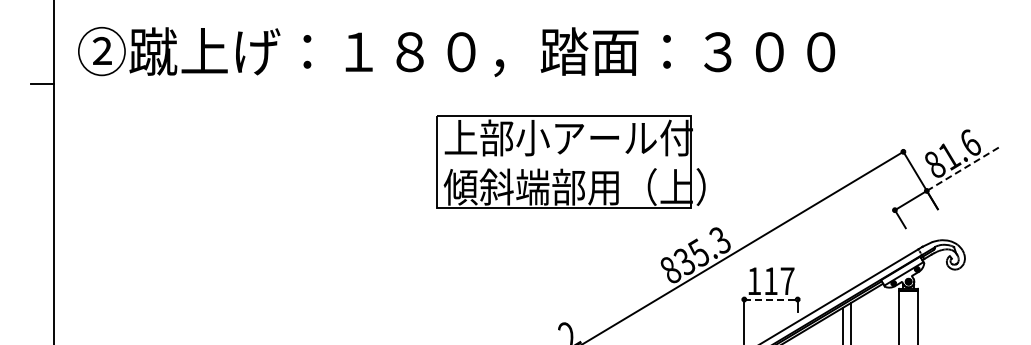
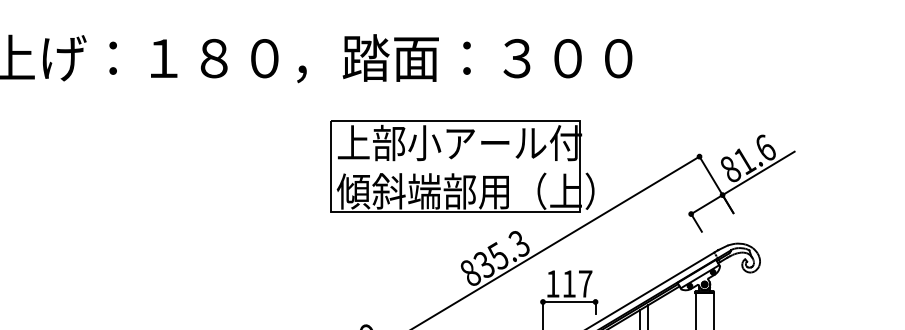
part: (570, 161) -> (461, 166), moved
line: (963, 168) -> (758, 173), dashed -> solid
line: (771, 299) -> (569, 301), dashed -> solid

